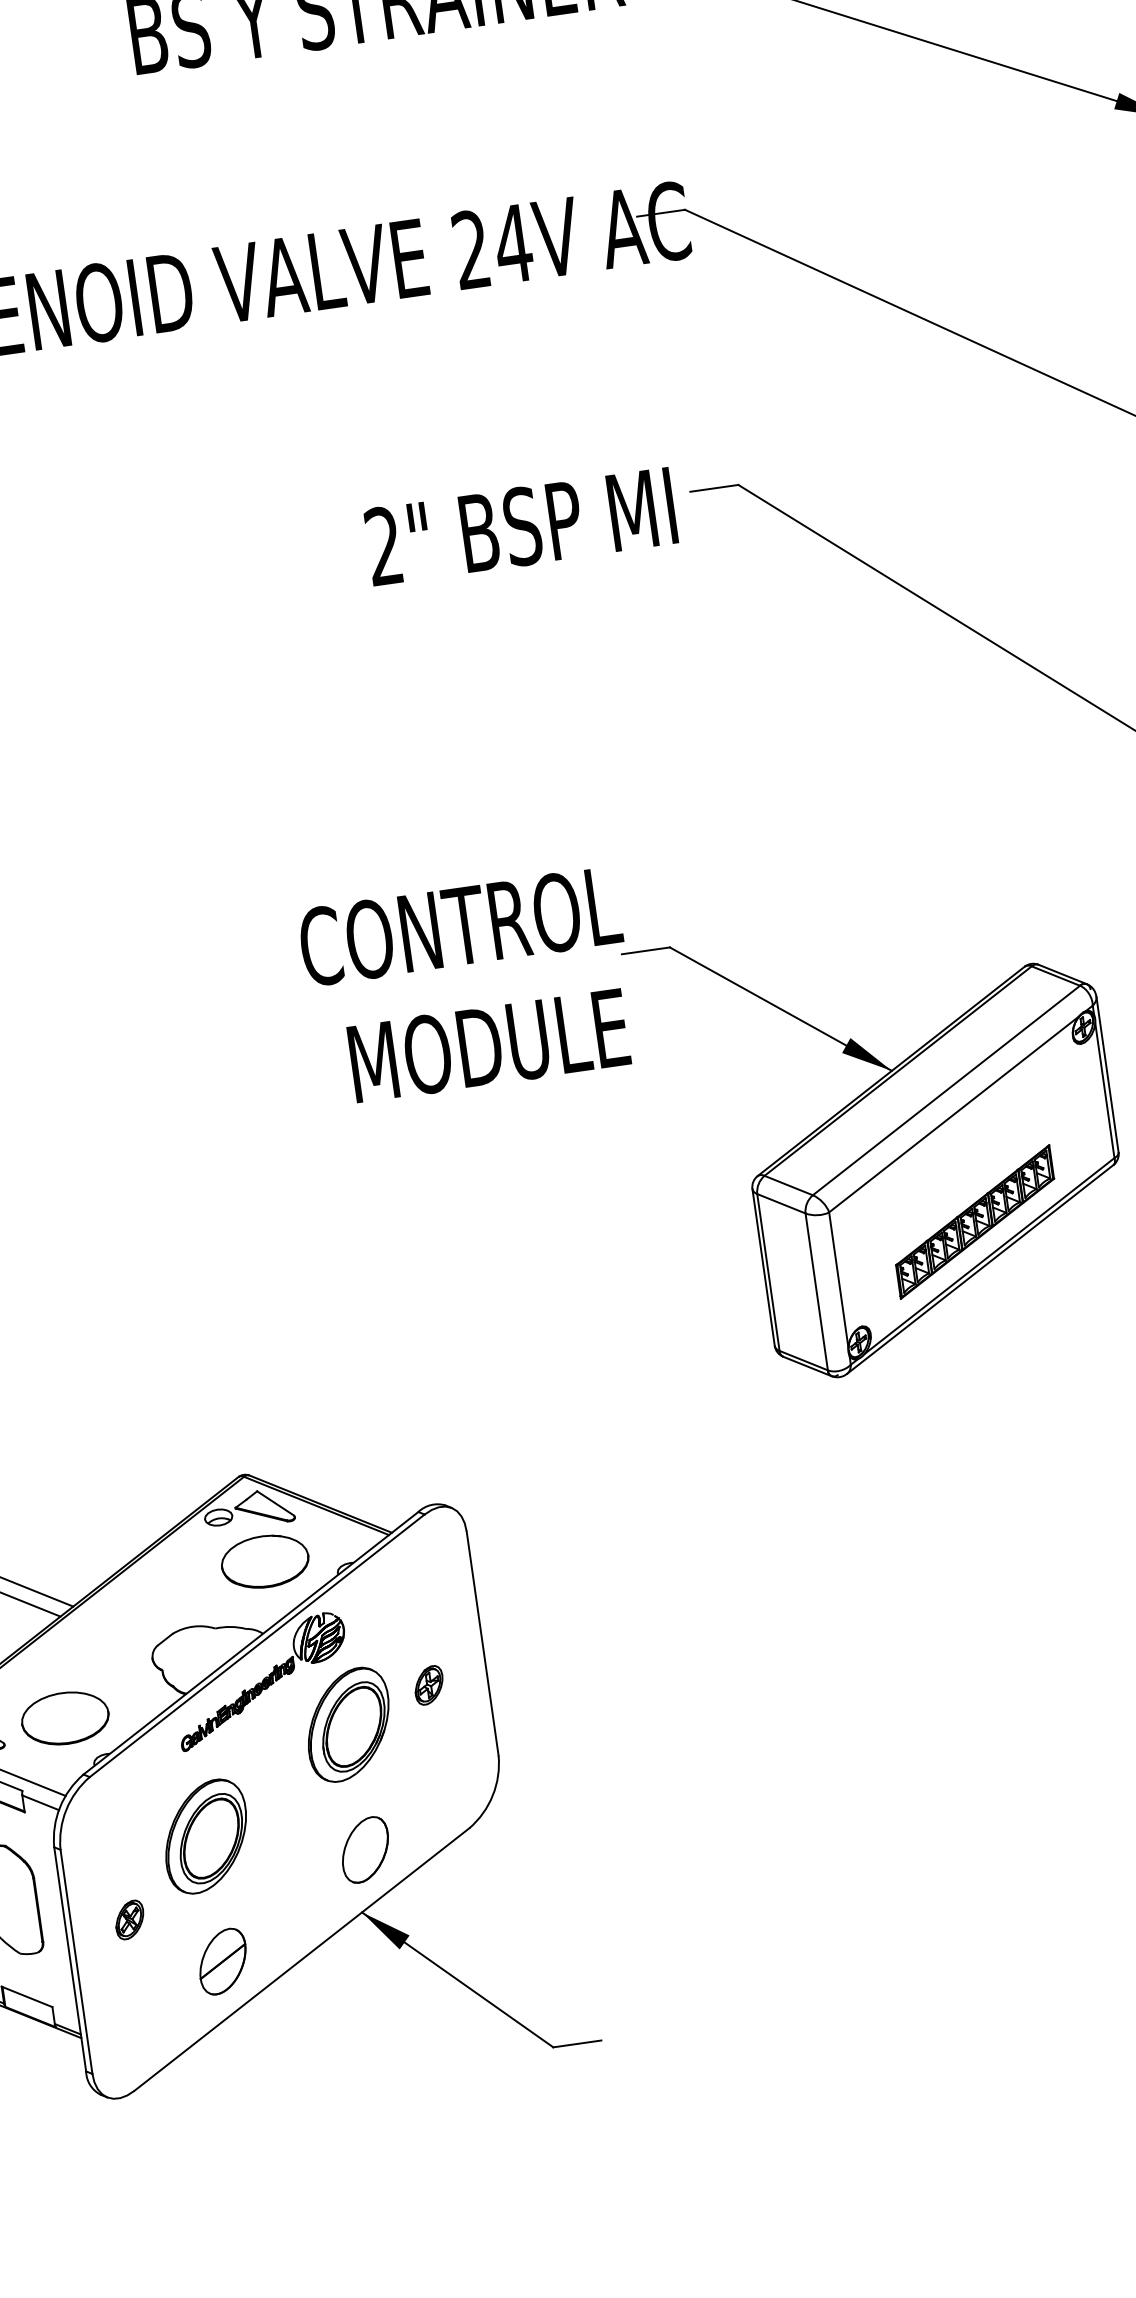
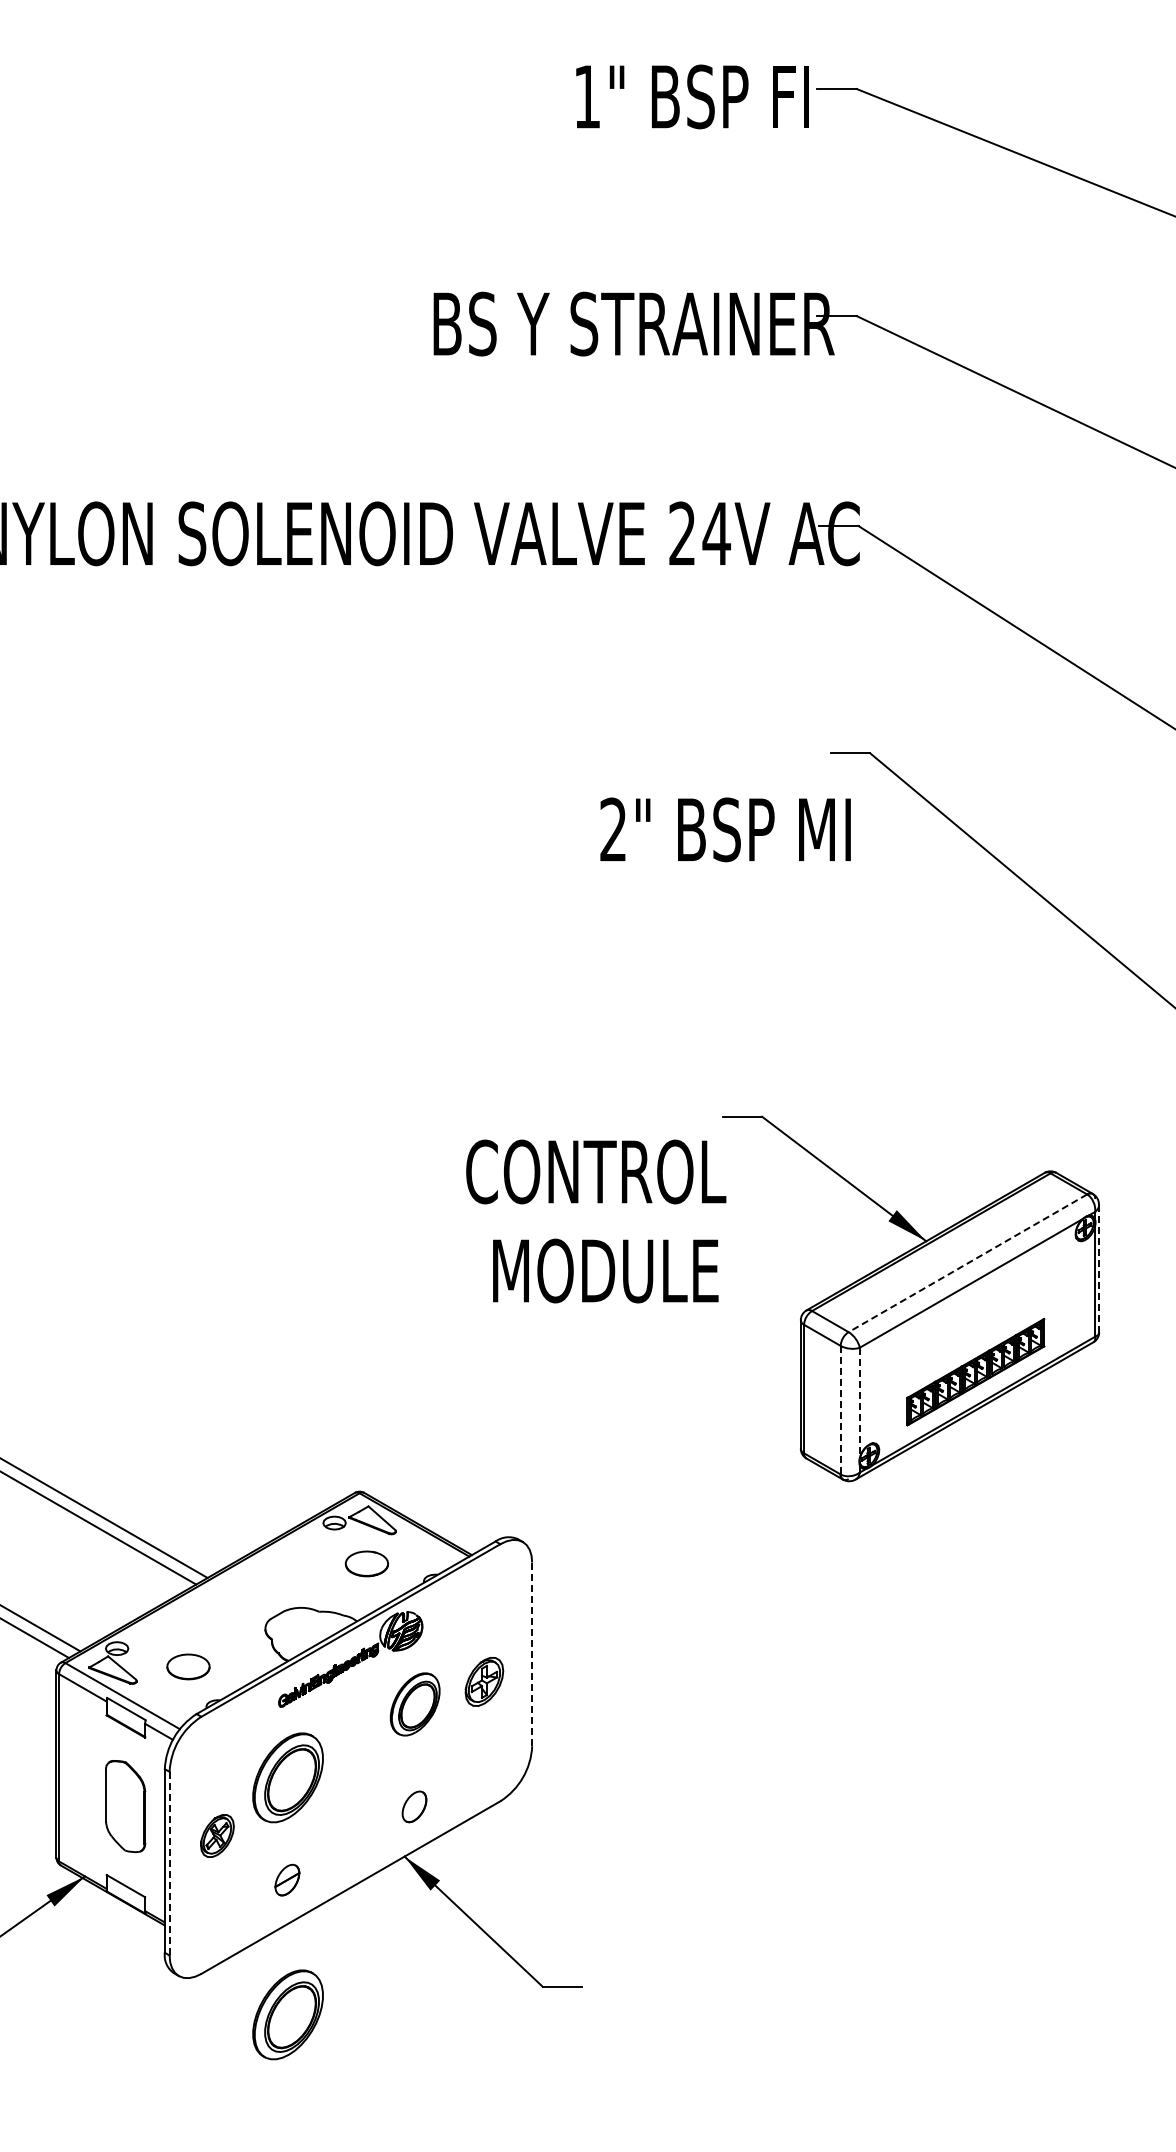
text: (520, 526) -> (725, 829), moved
text: (469, 986) -> (596, 1221), moved
line: (1107, 1074) -> (1099, 1268), solid -> dashed
line: (945, 1090) -> (967, 1263), solid -> dashed
line: (838, 1280) -> (859, 1403), solid -> dashed
line: (816, 1292) -> (840, 1410), solid -> dashed
part: (264, 1561) -> (366, 1563), size x0.6
line: (483, 1643) -> (532, 1654), solid -> dashed
part: (429, 1684) -> (484, 1681), size x1.6
part: (65, 1717) -> (188, 1666), size x0.6
part: (347, 1725) -> (414, 1704), size x0.7
part: (365, 1849) -> (414, 1806), size x0.6
part: (128, 1920) -> (216, 1836), size x1.4
part: (223, 1960) -> (287, 1879), size x0.6
line: (76, 1961) -> (169, 1863), solid -> dashed
part: (246, 2125) -> (287, 2014), added

